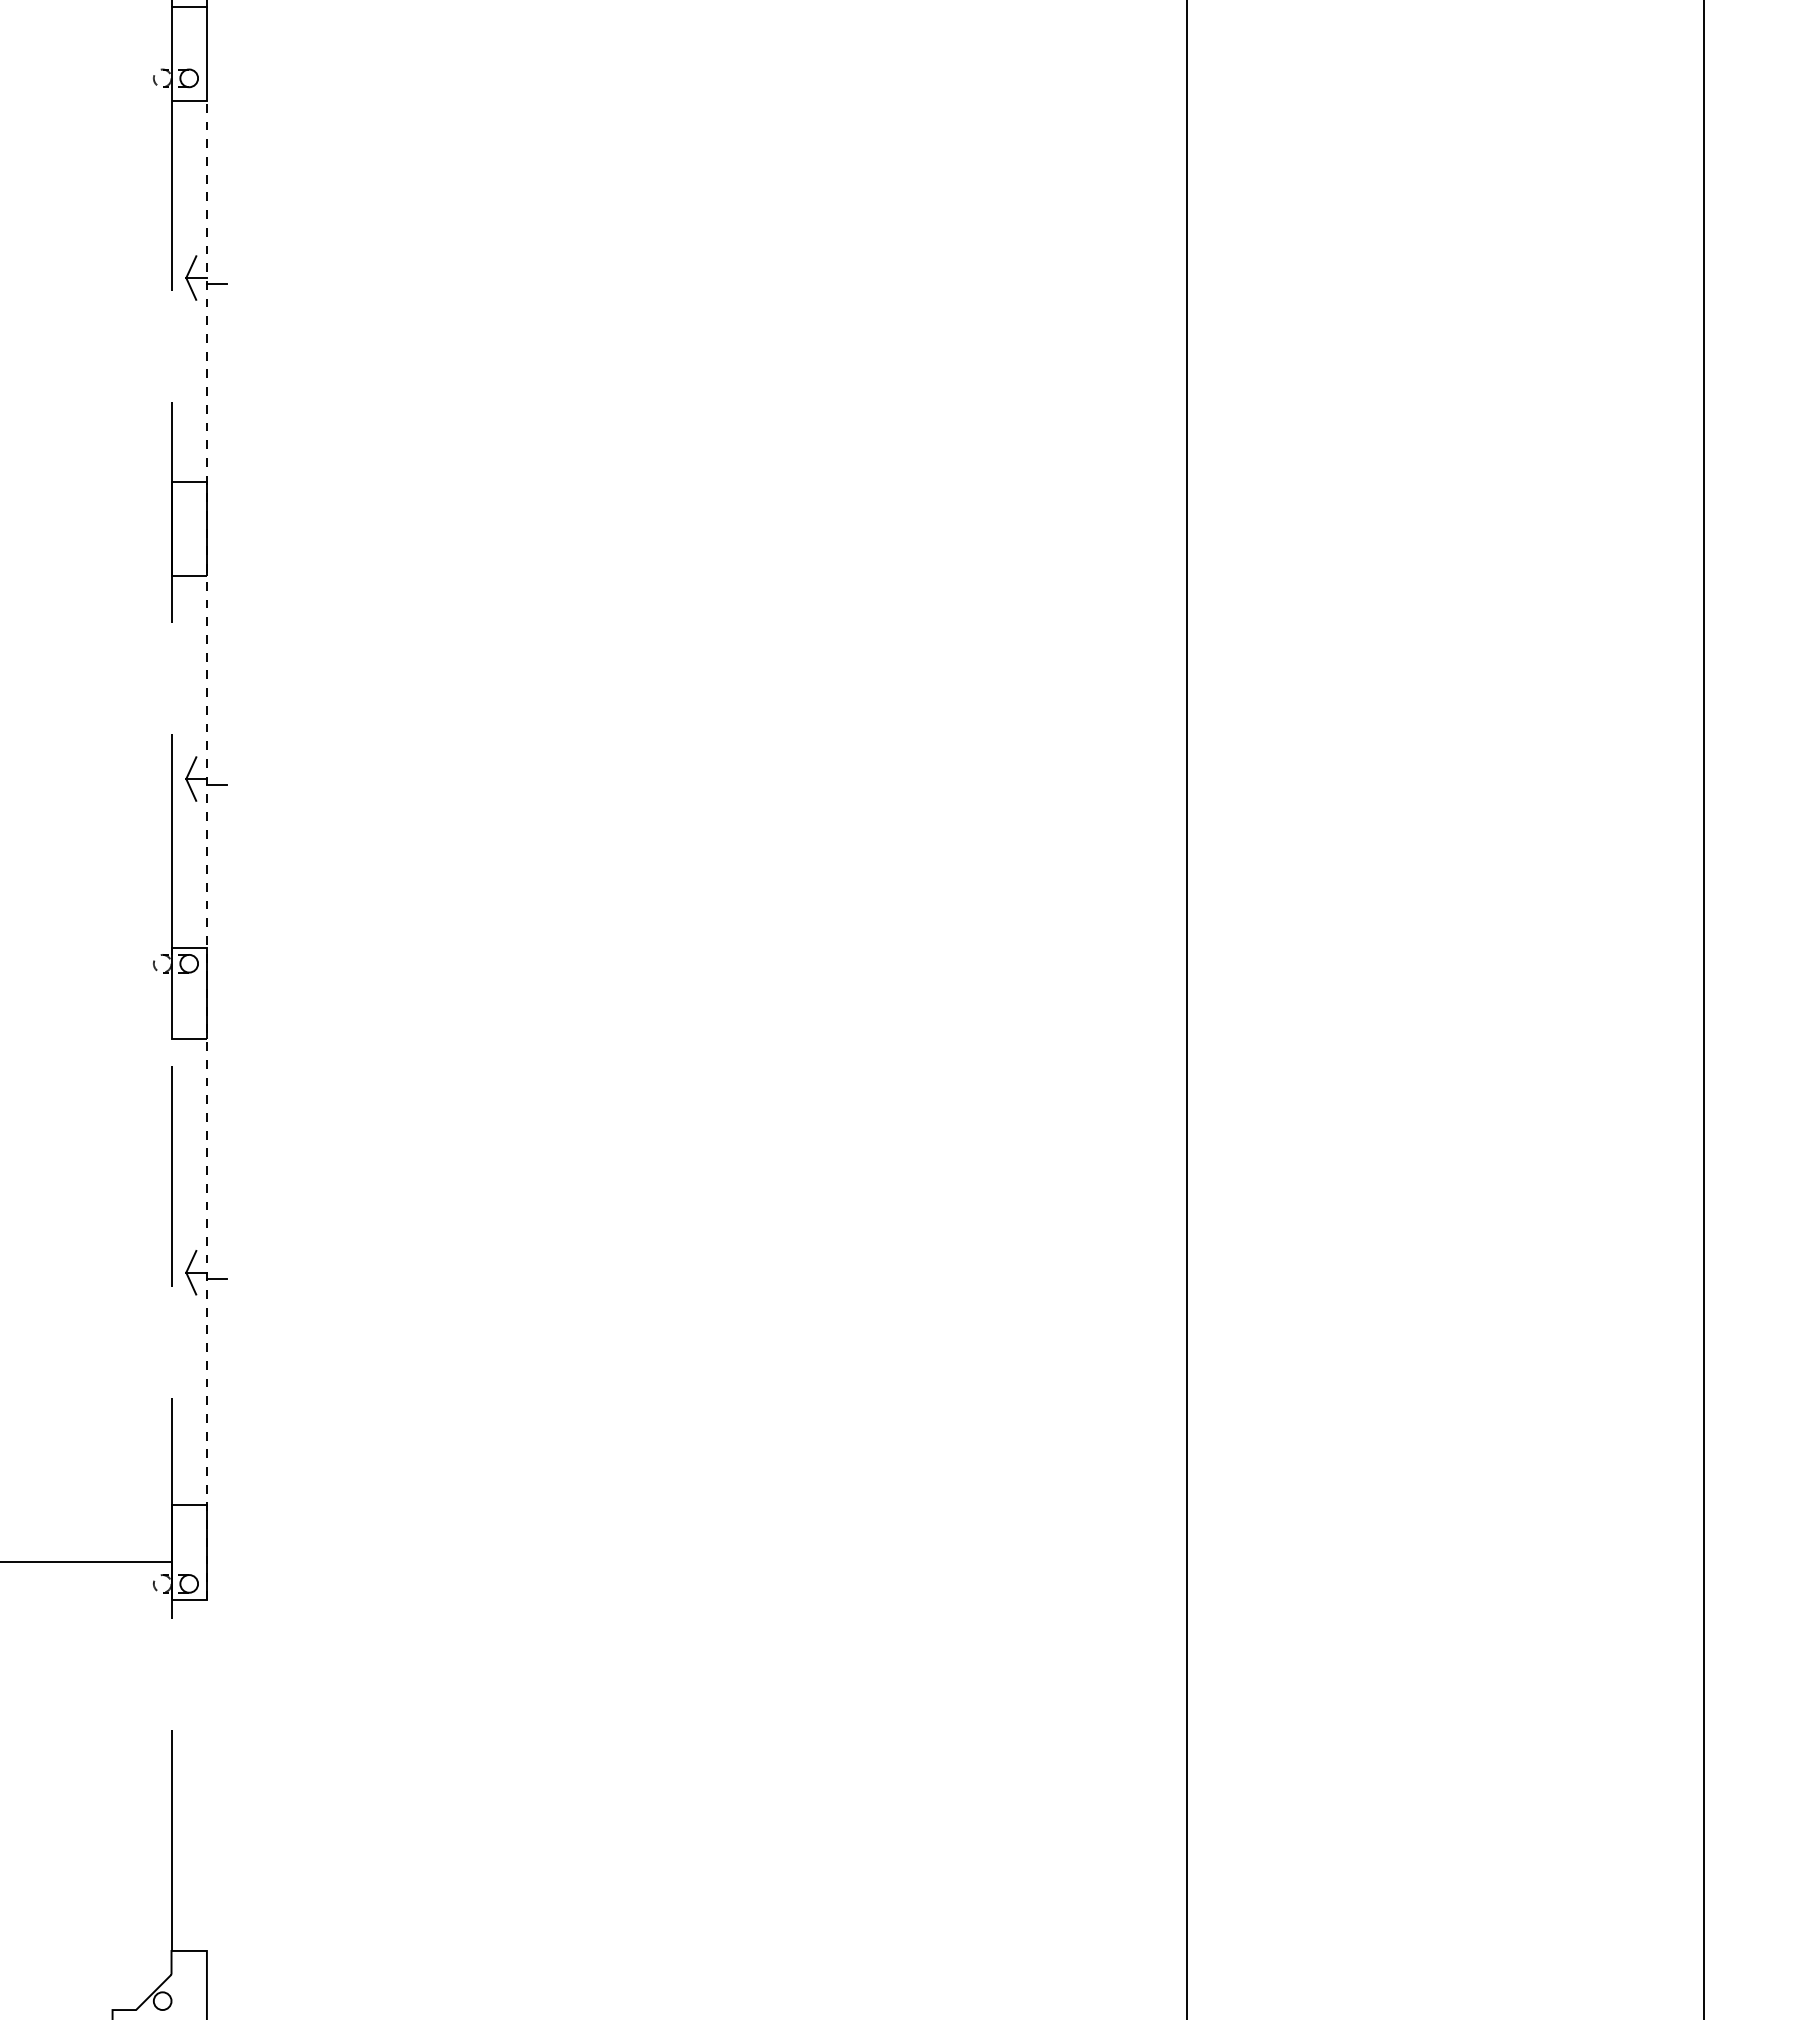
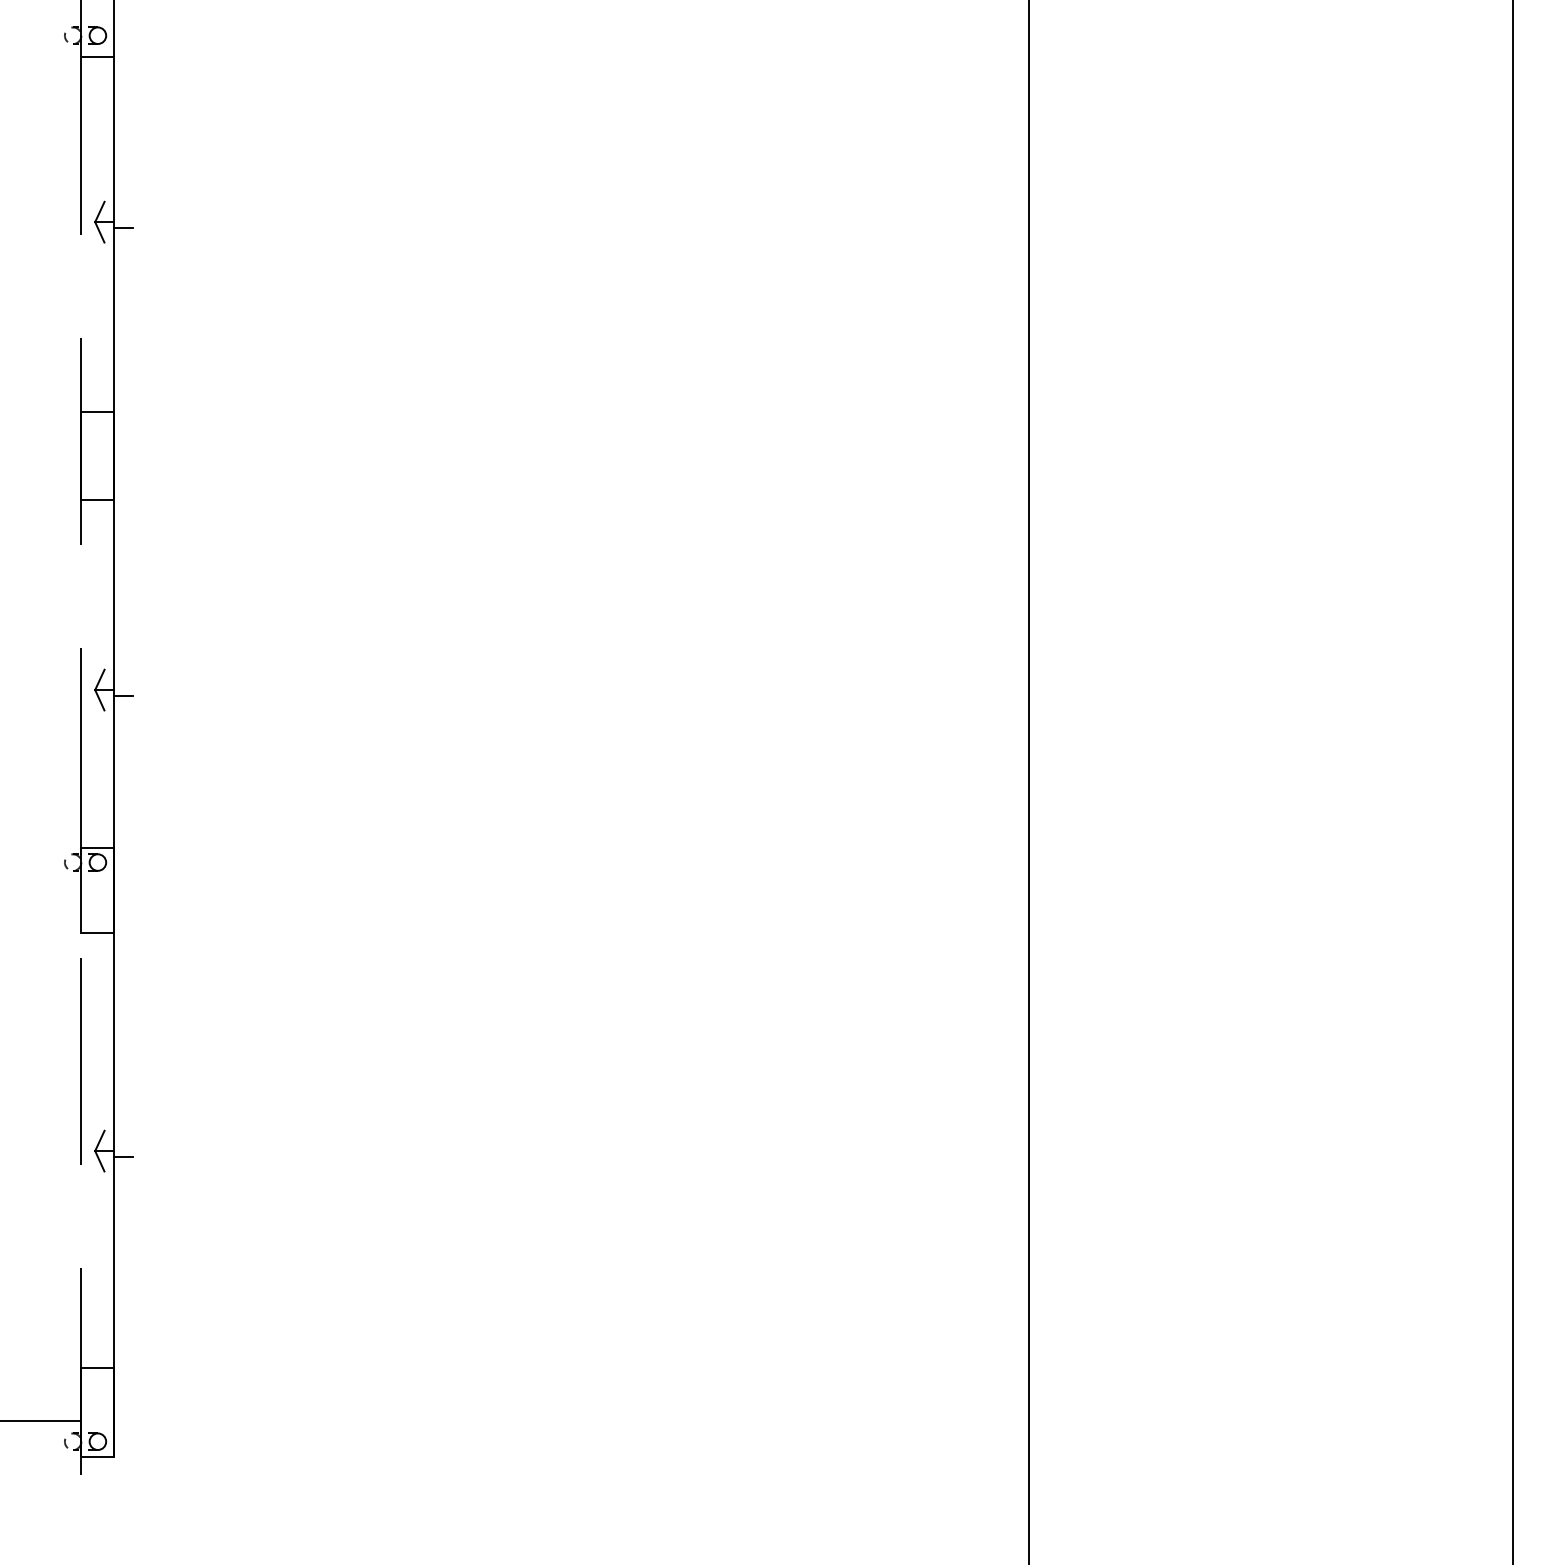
line: (206, 849) -> (114, 755), dashed -> solid

